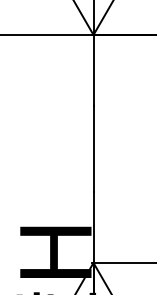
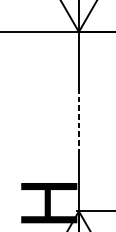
line: (93, 148) -> (78, 121), solid -> dashed

